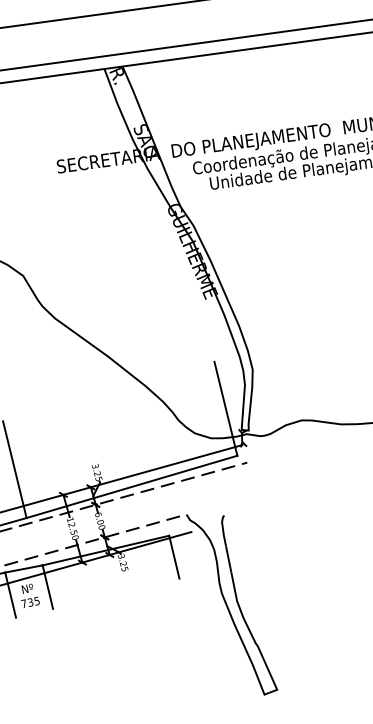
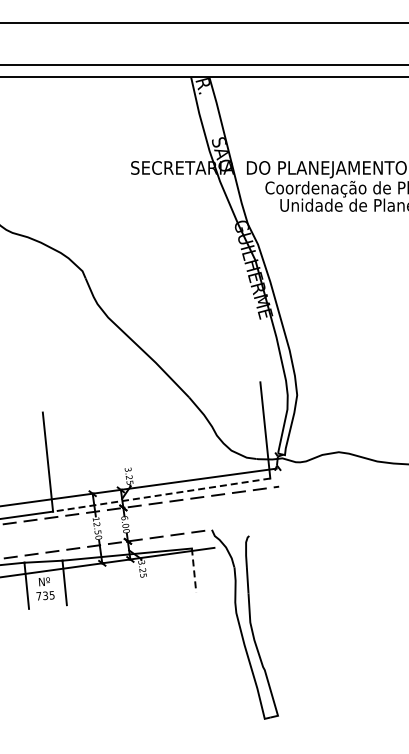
line: (131, 487) -> (161, 495), solid -> dashed
line: (174, 557) -> (194, 570), solid -> dashed

